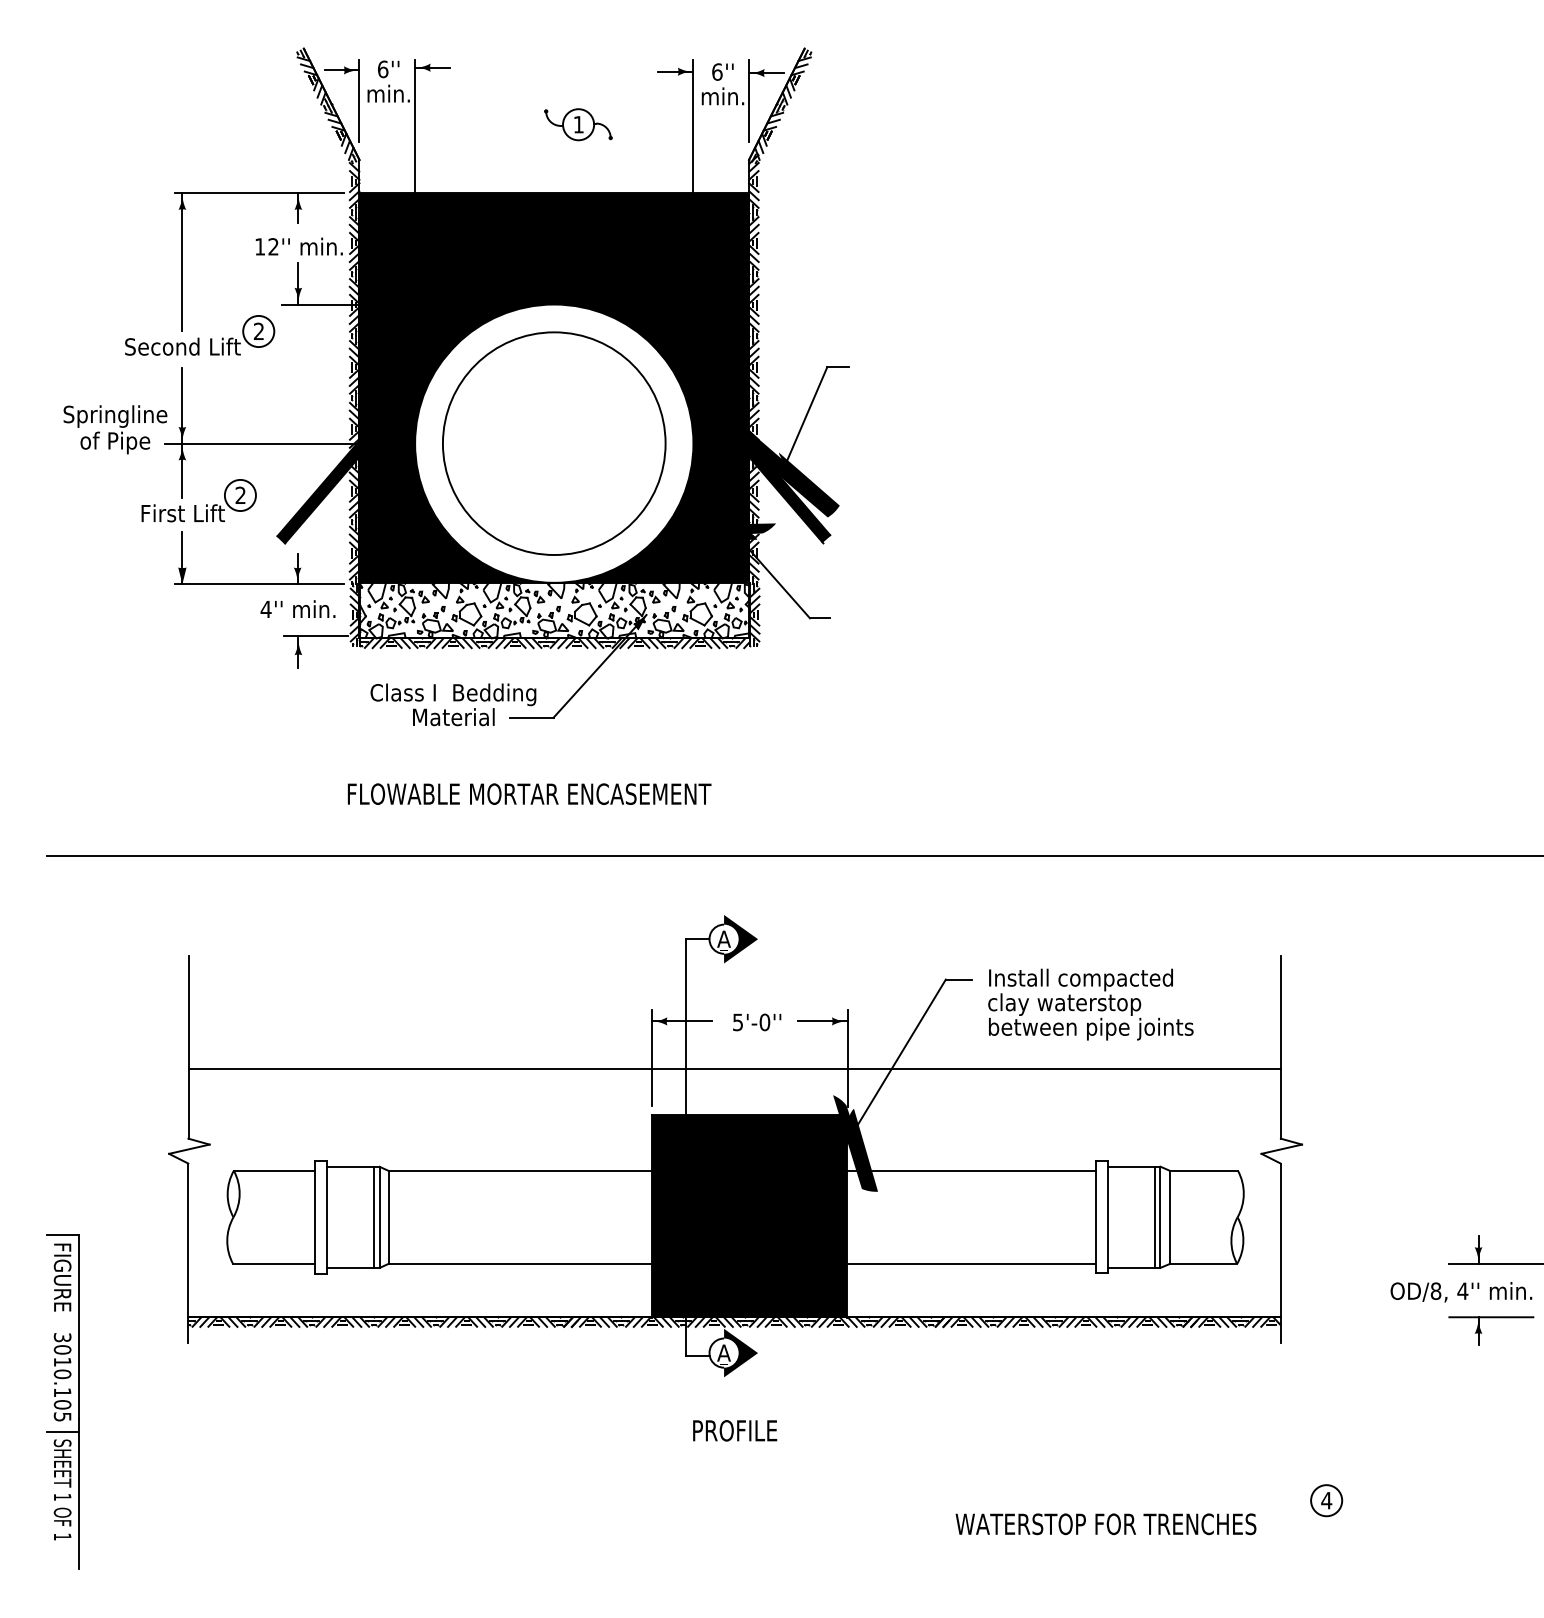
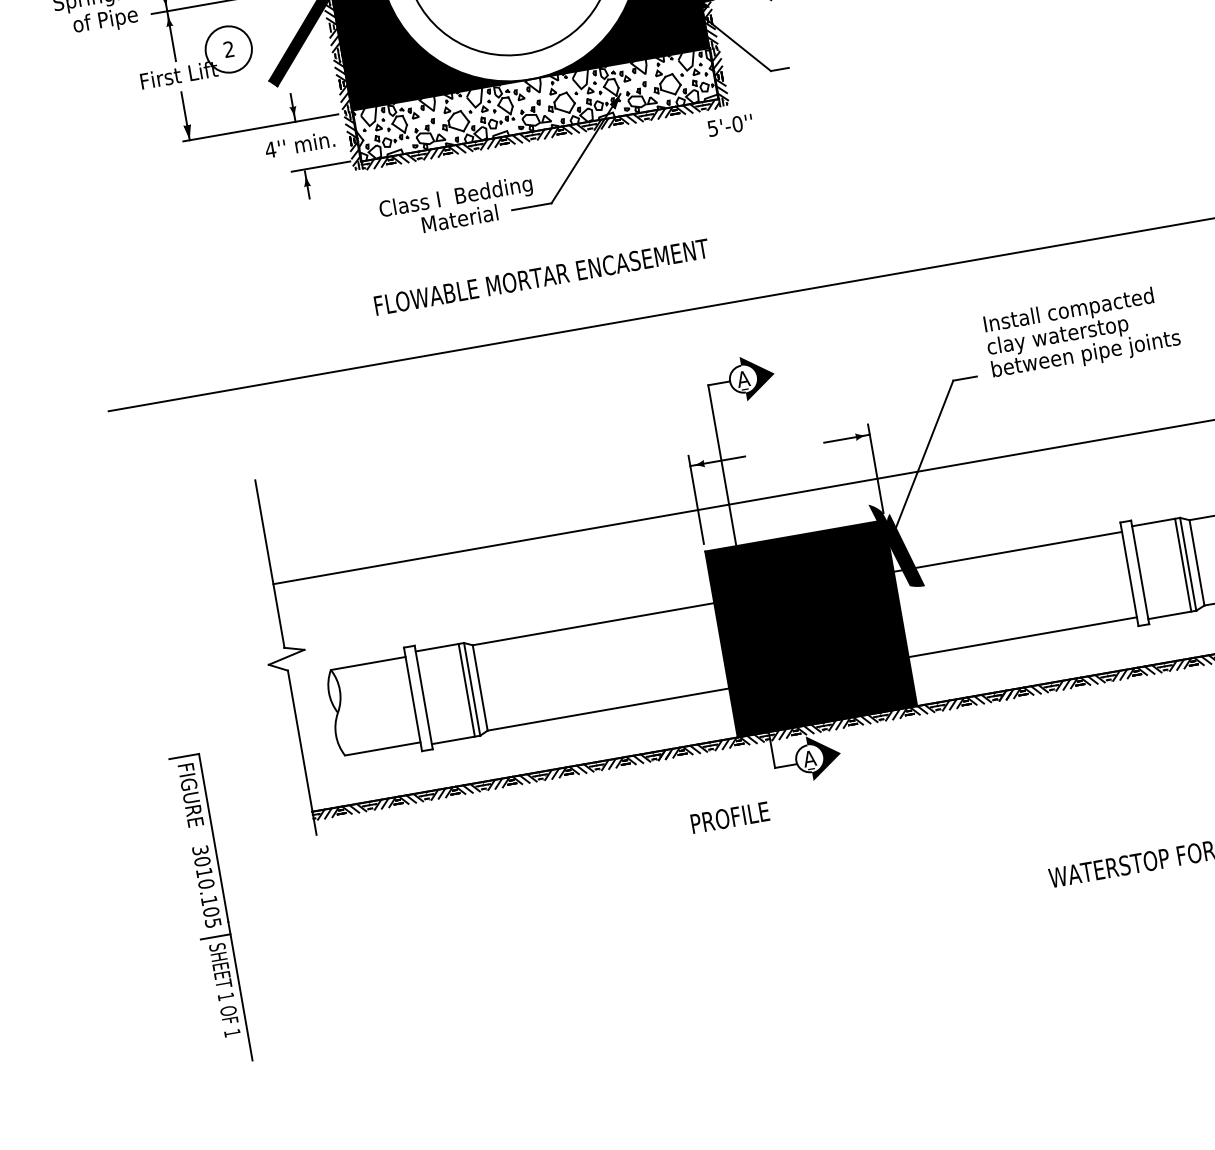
circle: (239, 495) -> (227, 49), size x1.6
text: (1090, 1004) -> (1081, 332), moved
text: (757, 1022) -> (730, 125), moved
text: (735, 1430) -> (730, 817), moved

